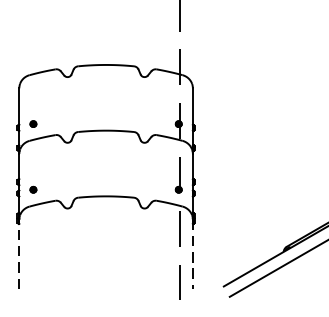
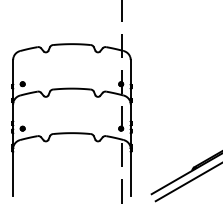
line: (19, 252) -> (13, 171), dashed -> solid
line: (192, 254) -> (130, 172), dashed -> solid

